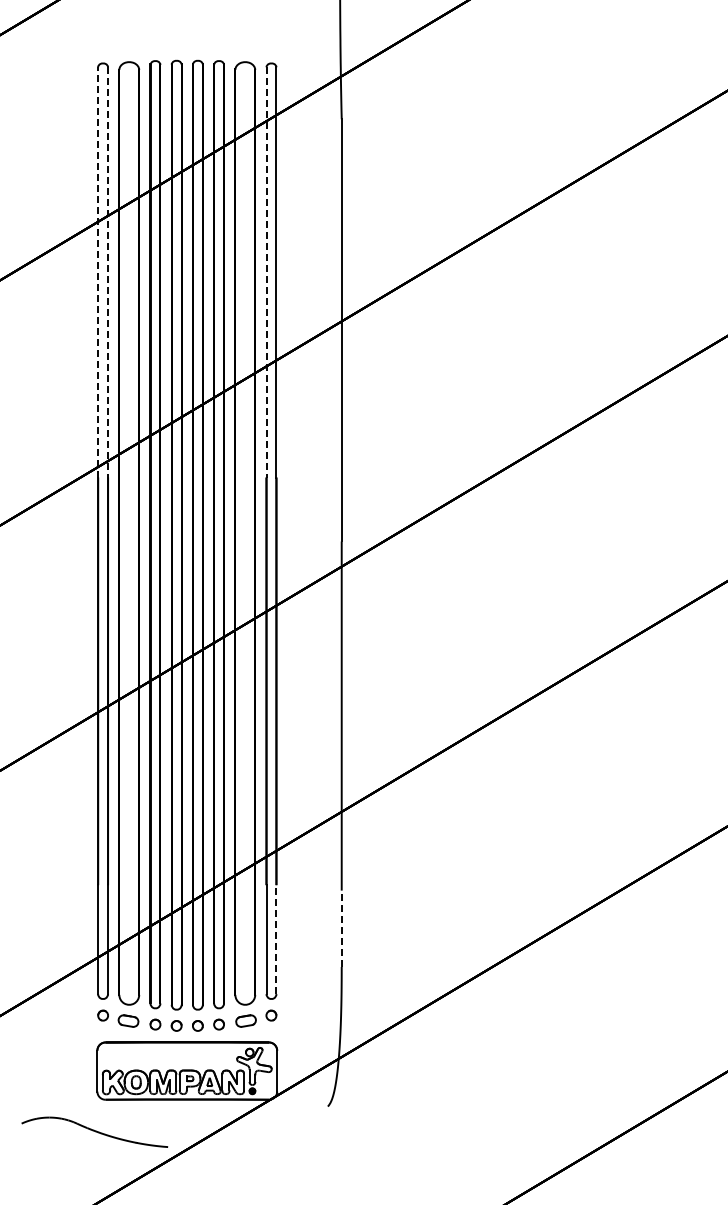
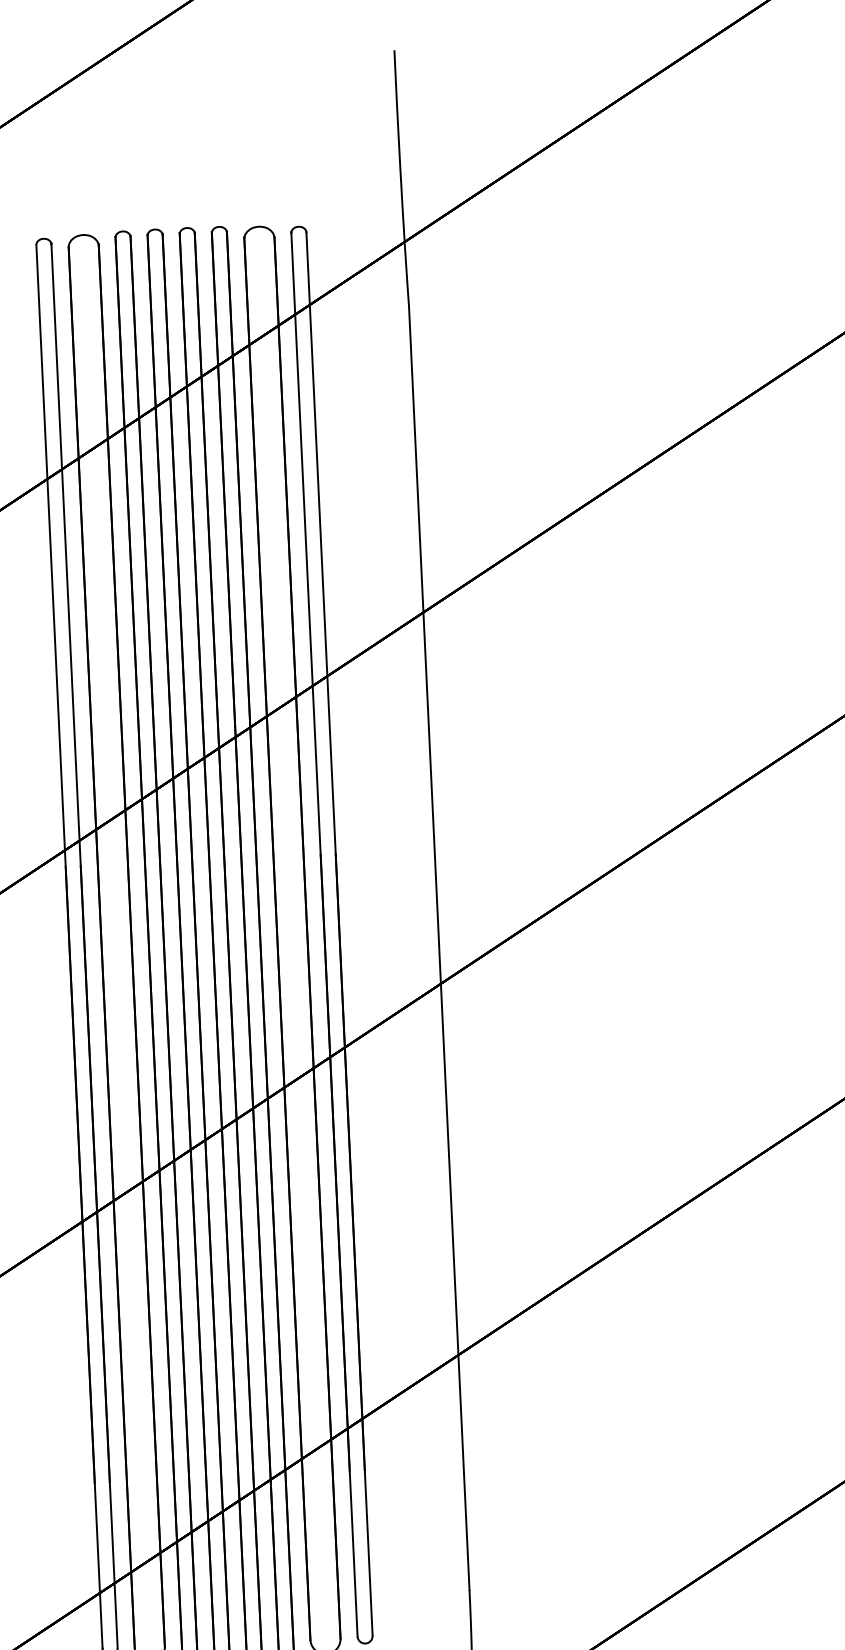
line: (98, 271) -> (51, 554), dashed -> solid
line: (108, 272) -> (66, 555), dashed -> solid
line: (266, 272) -> (306, 543), dashed -> solid
line: (341, 928) -> (466, 1531), dashed -> solid
line: (276, 939) -> (368, 1553), dashed -> solid

